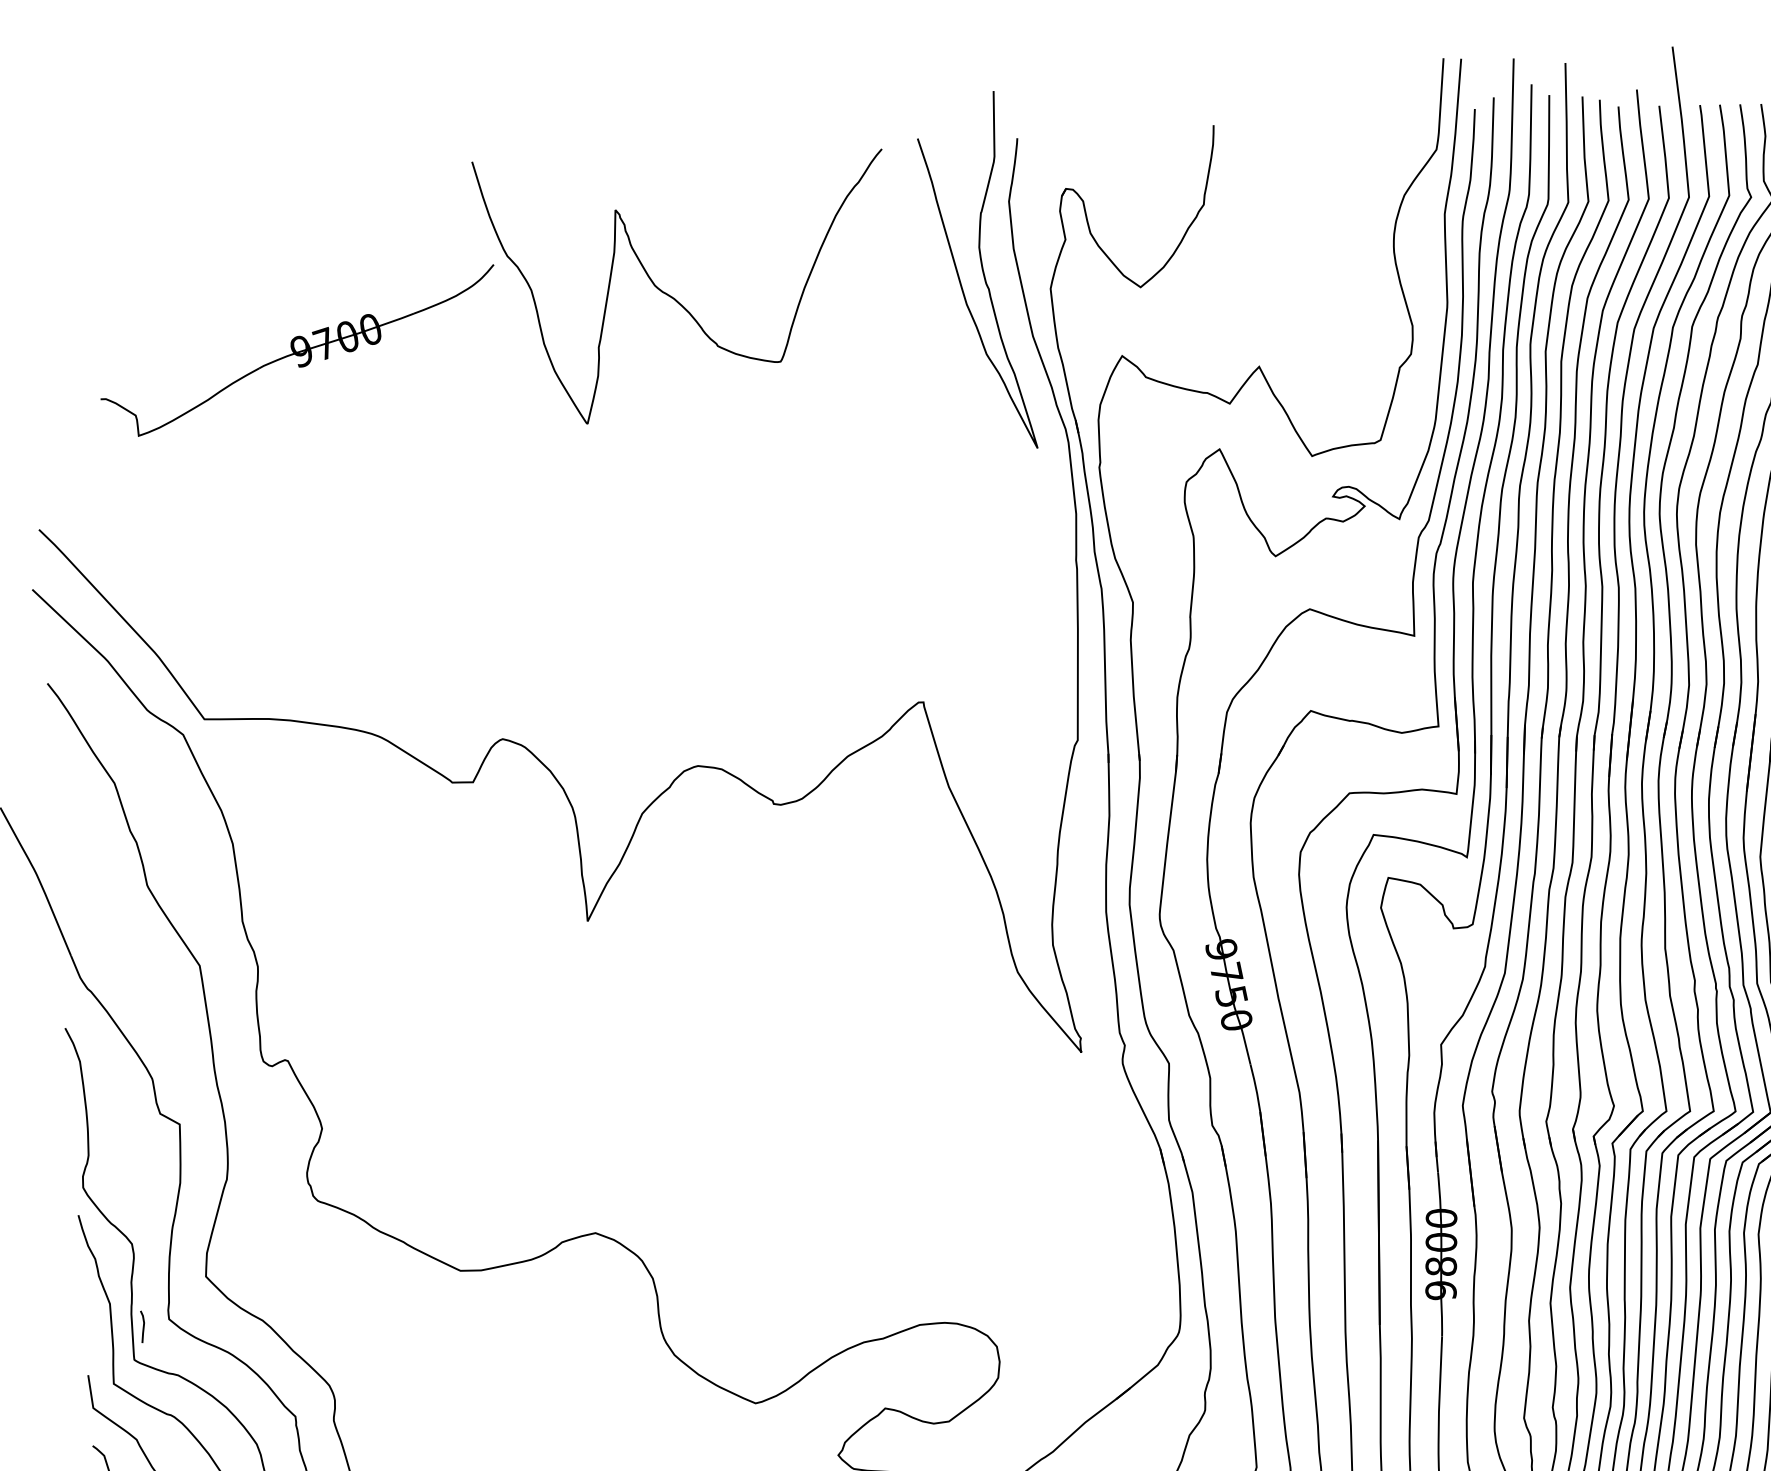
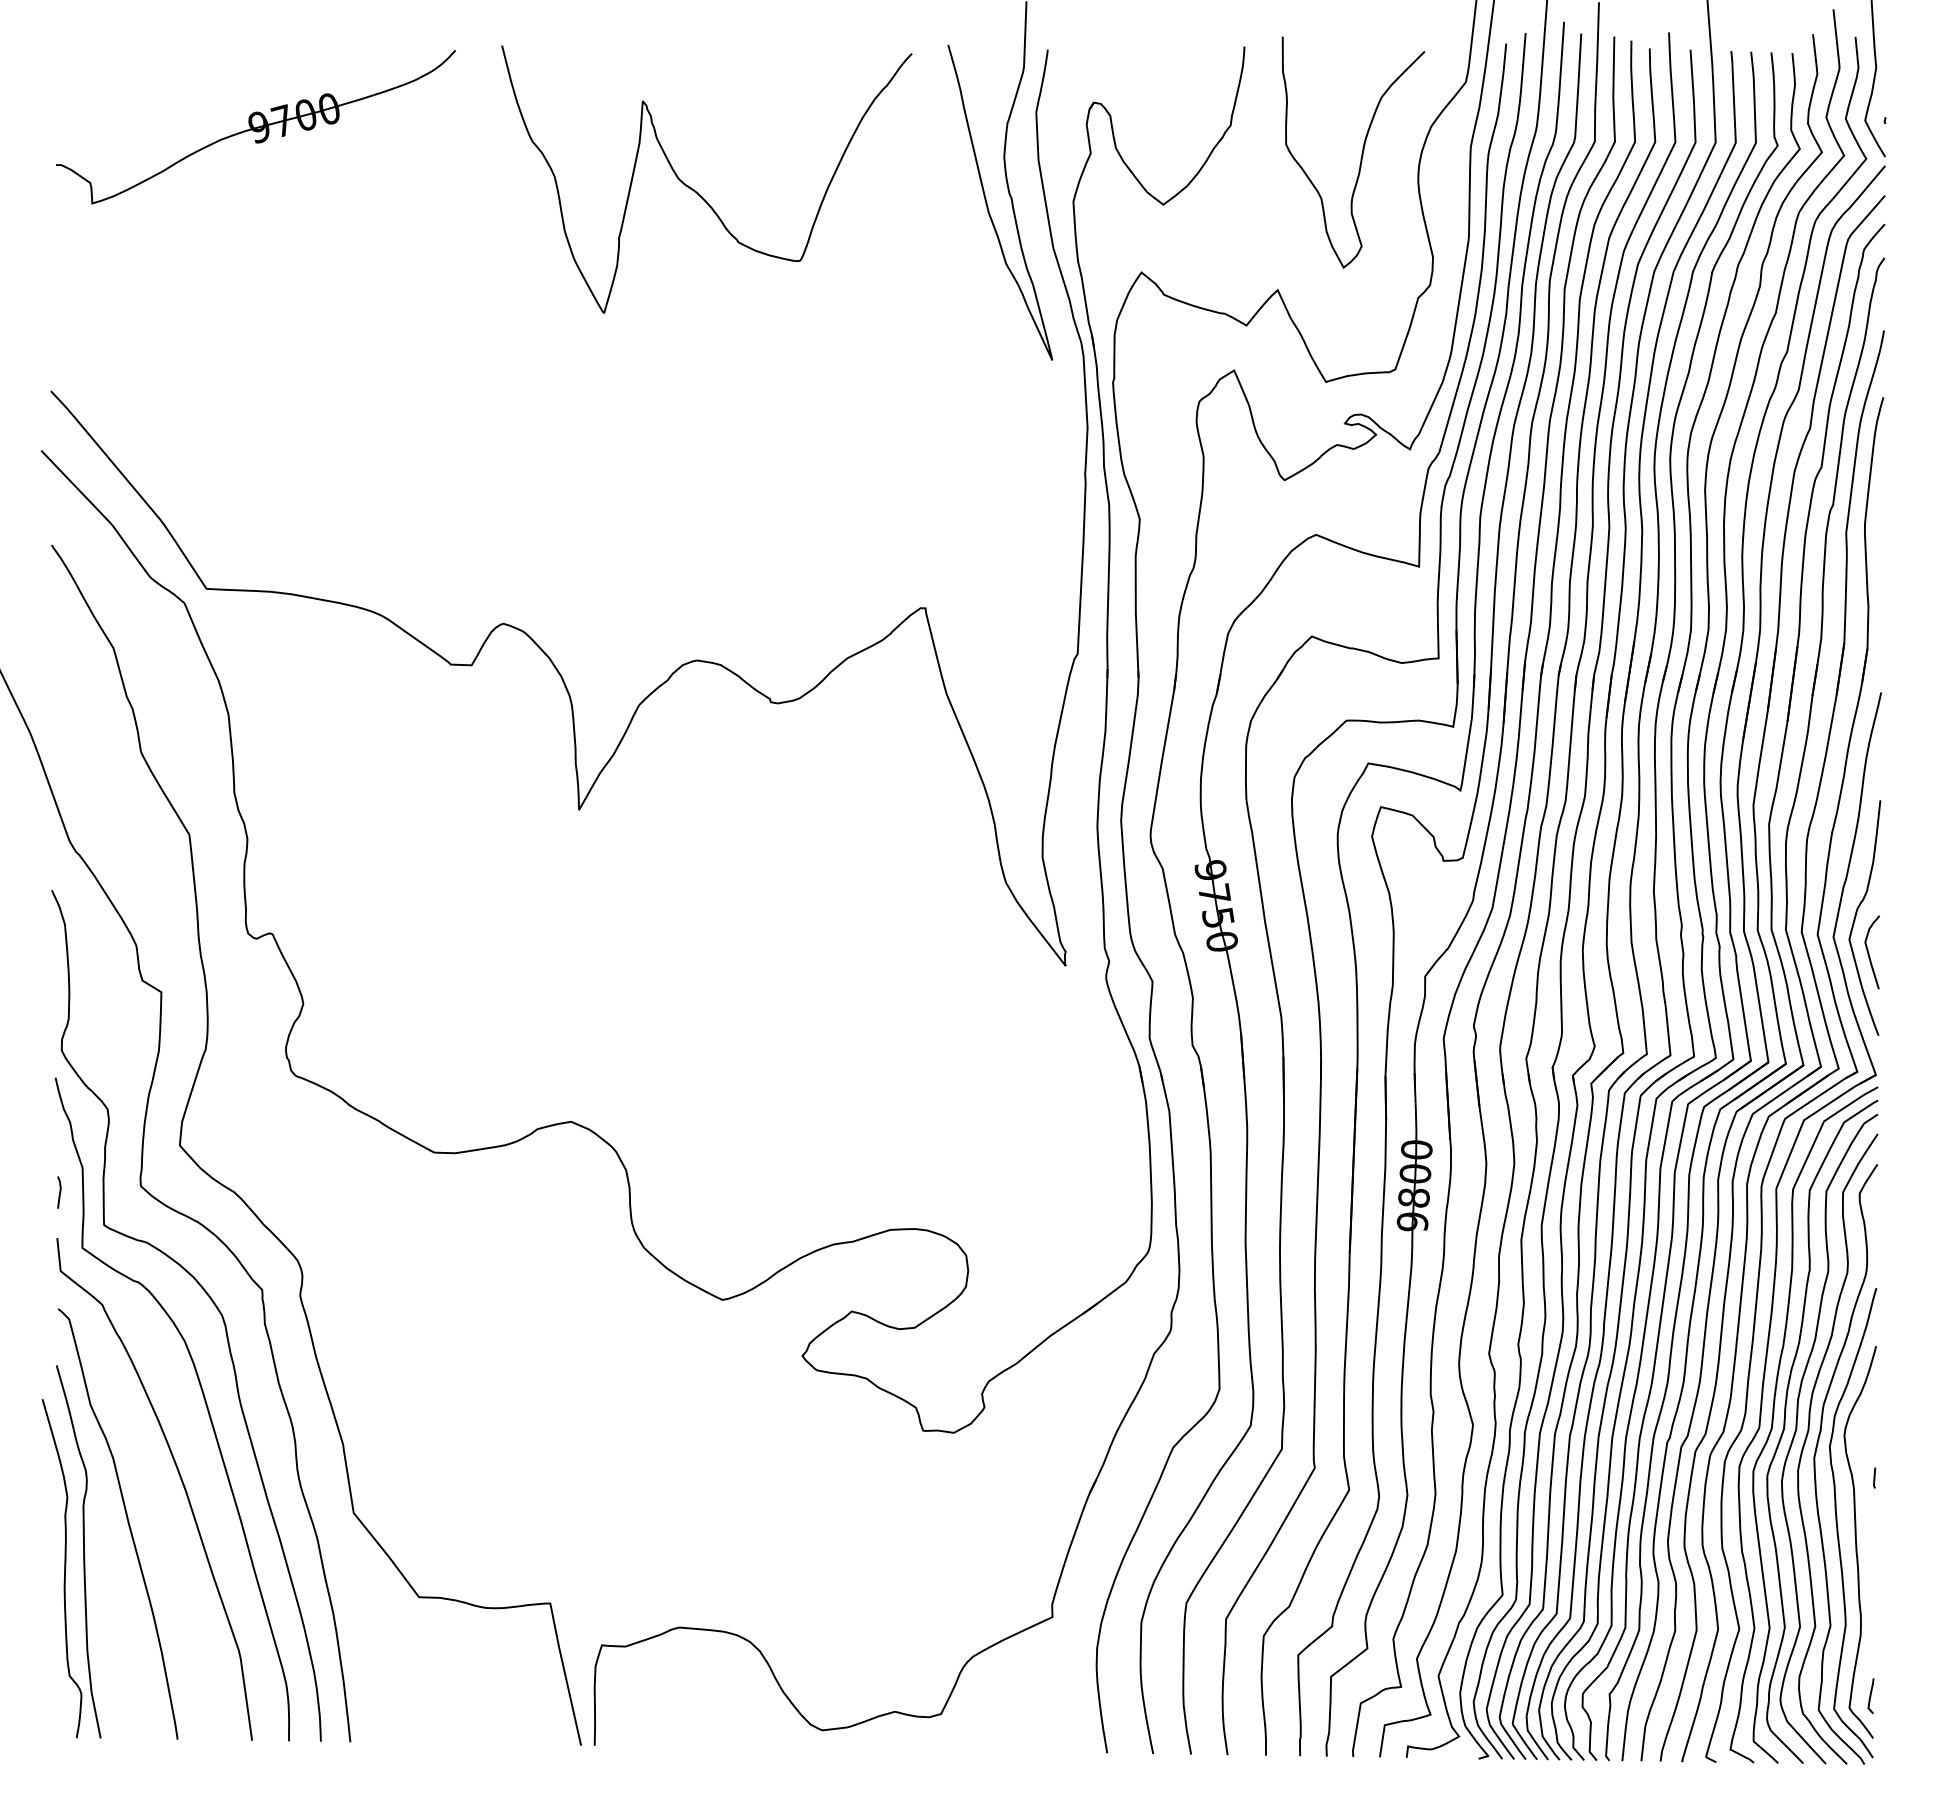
curve: (1335, 226) -> (1361, 153), added
part: (297, 351) -> (255, 127), moved
curve: (143, 1326) -> (59, 1192), moved

